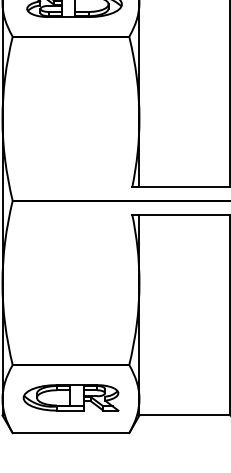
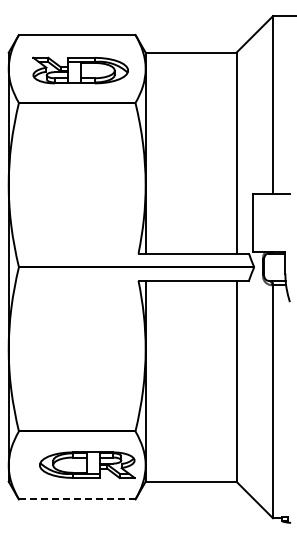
part: (71, 397) -> (87, 464), moved
line: (71, 433) -> (77, 499), solid -> dashed

